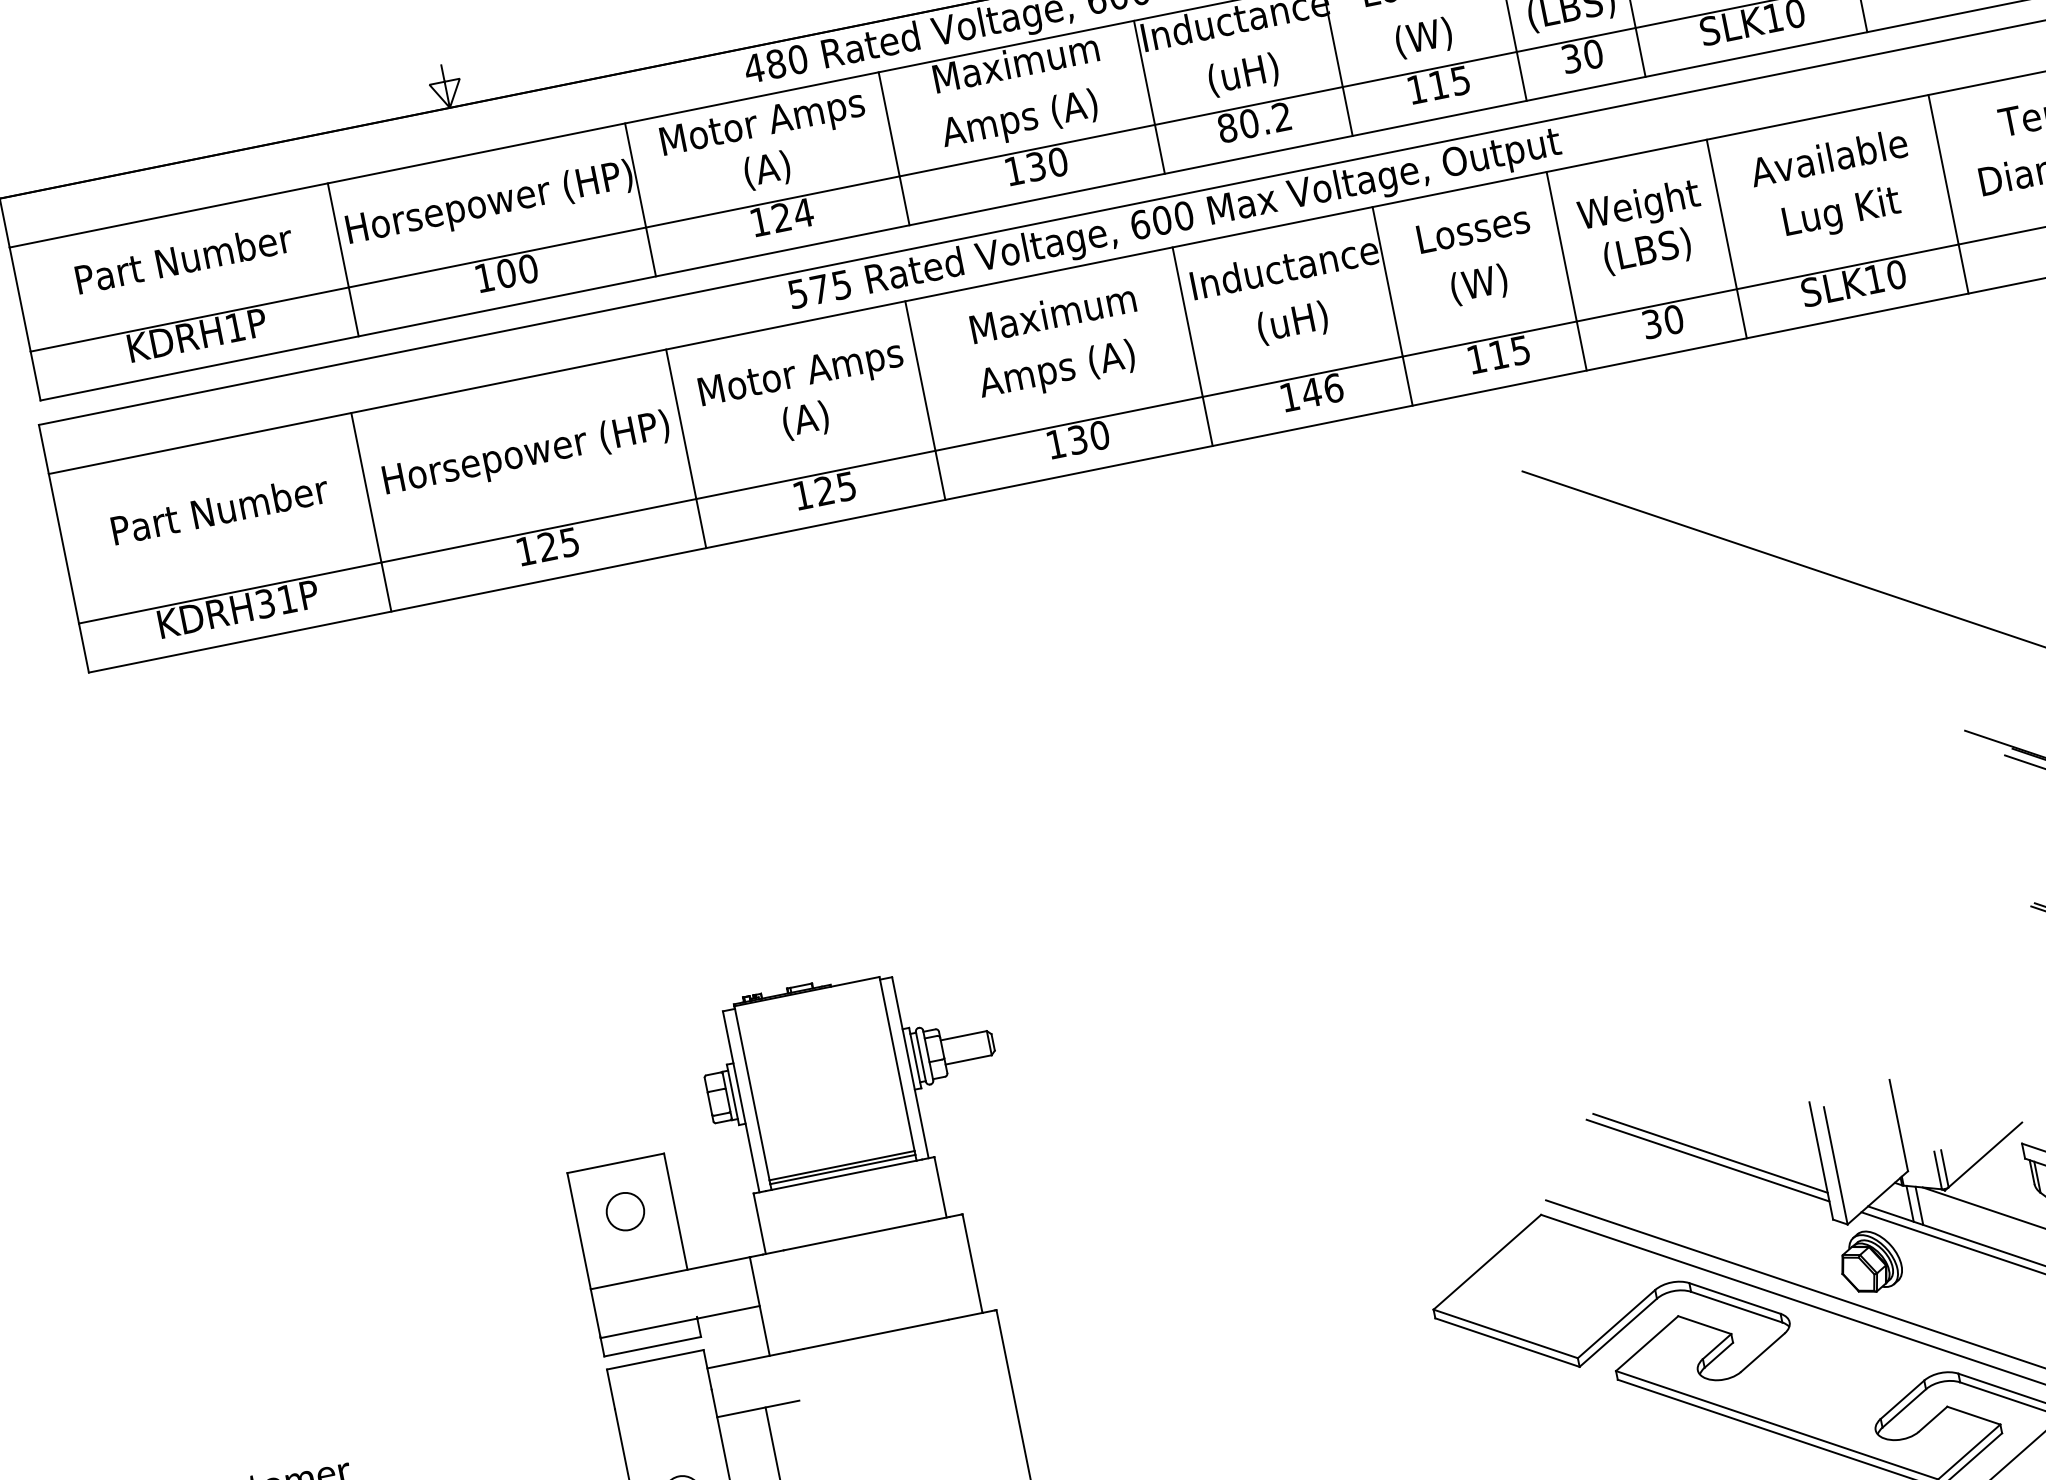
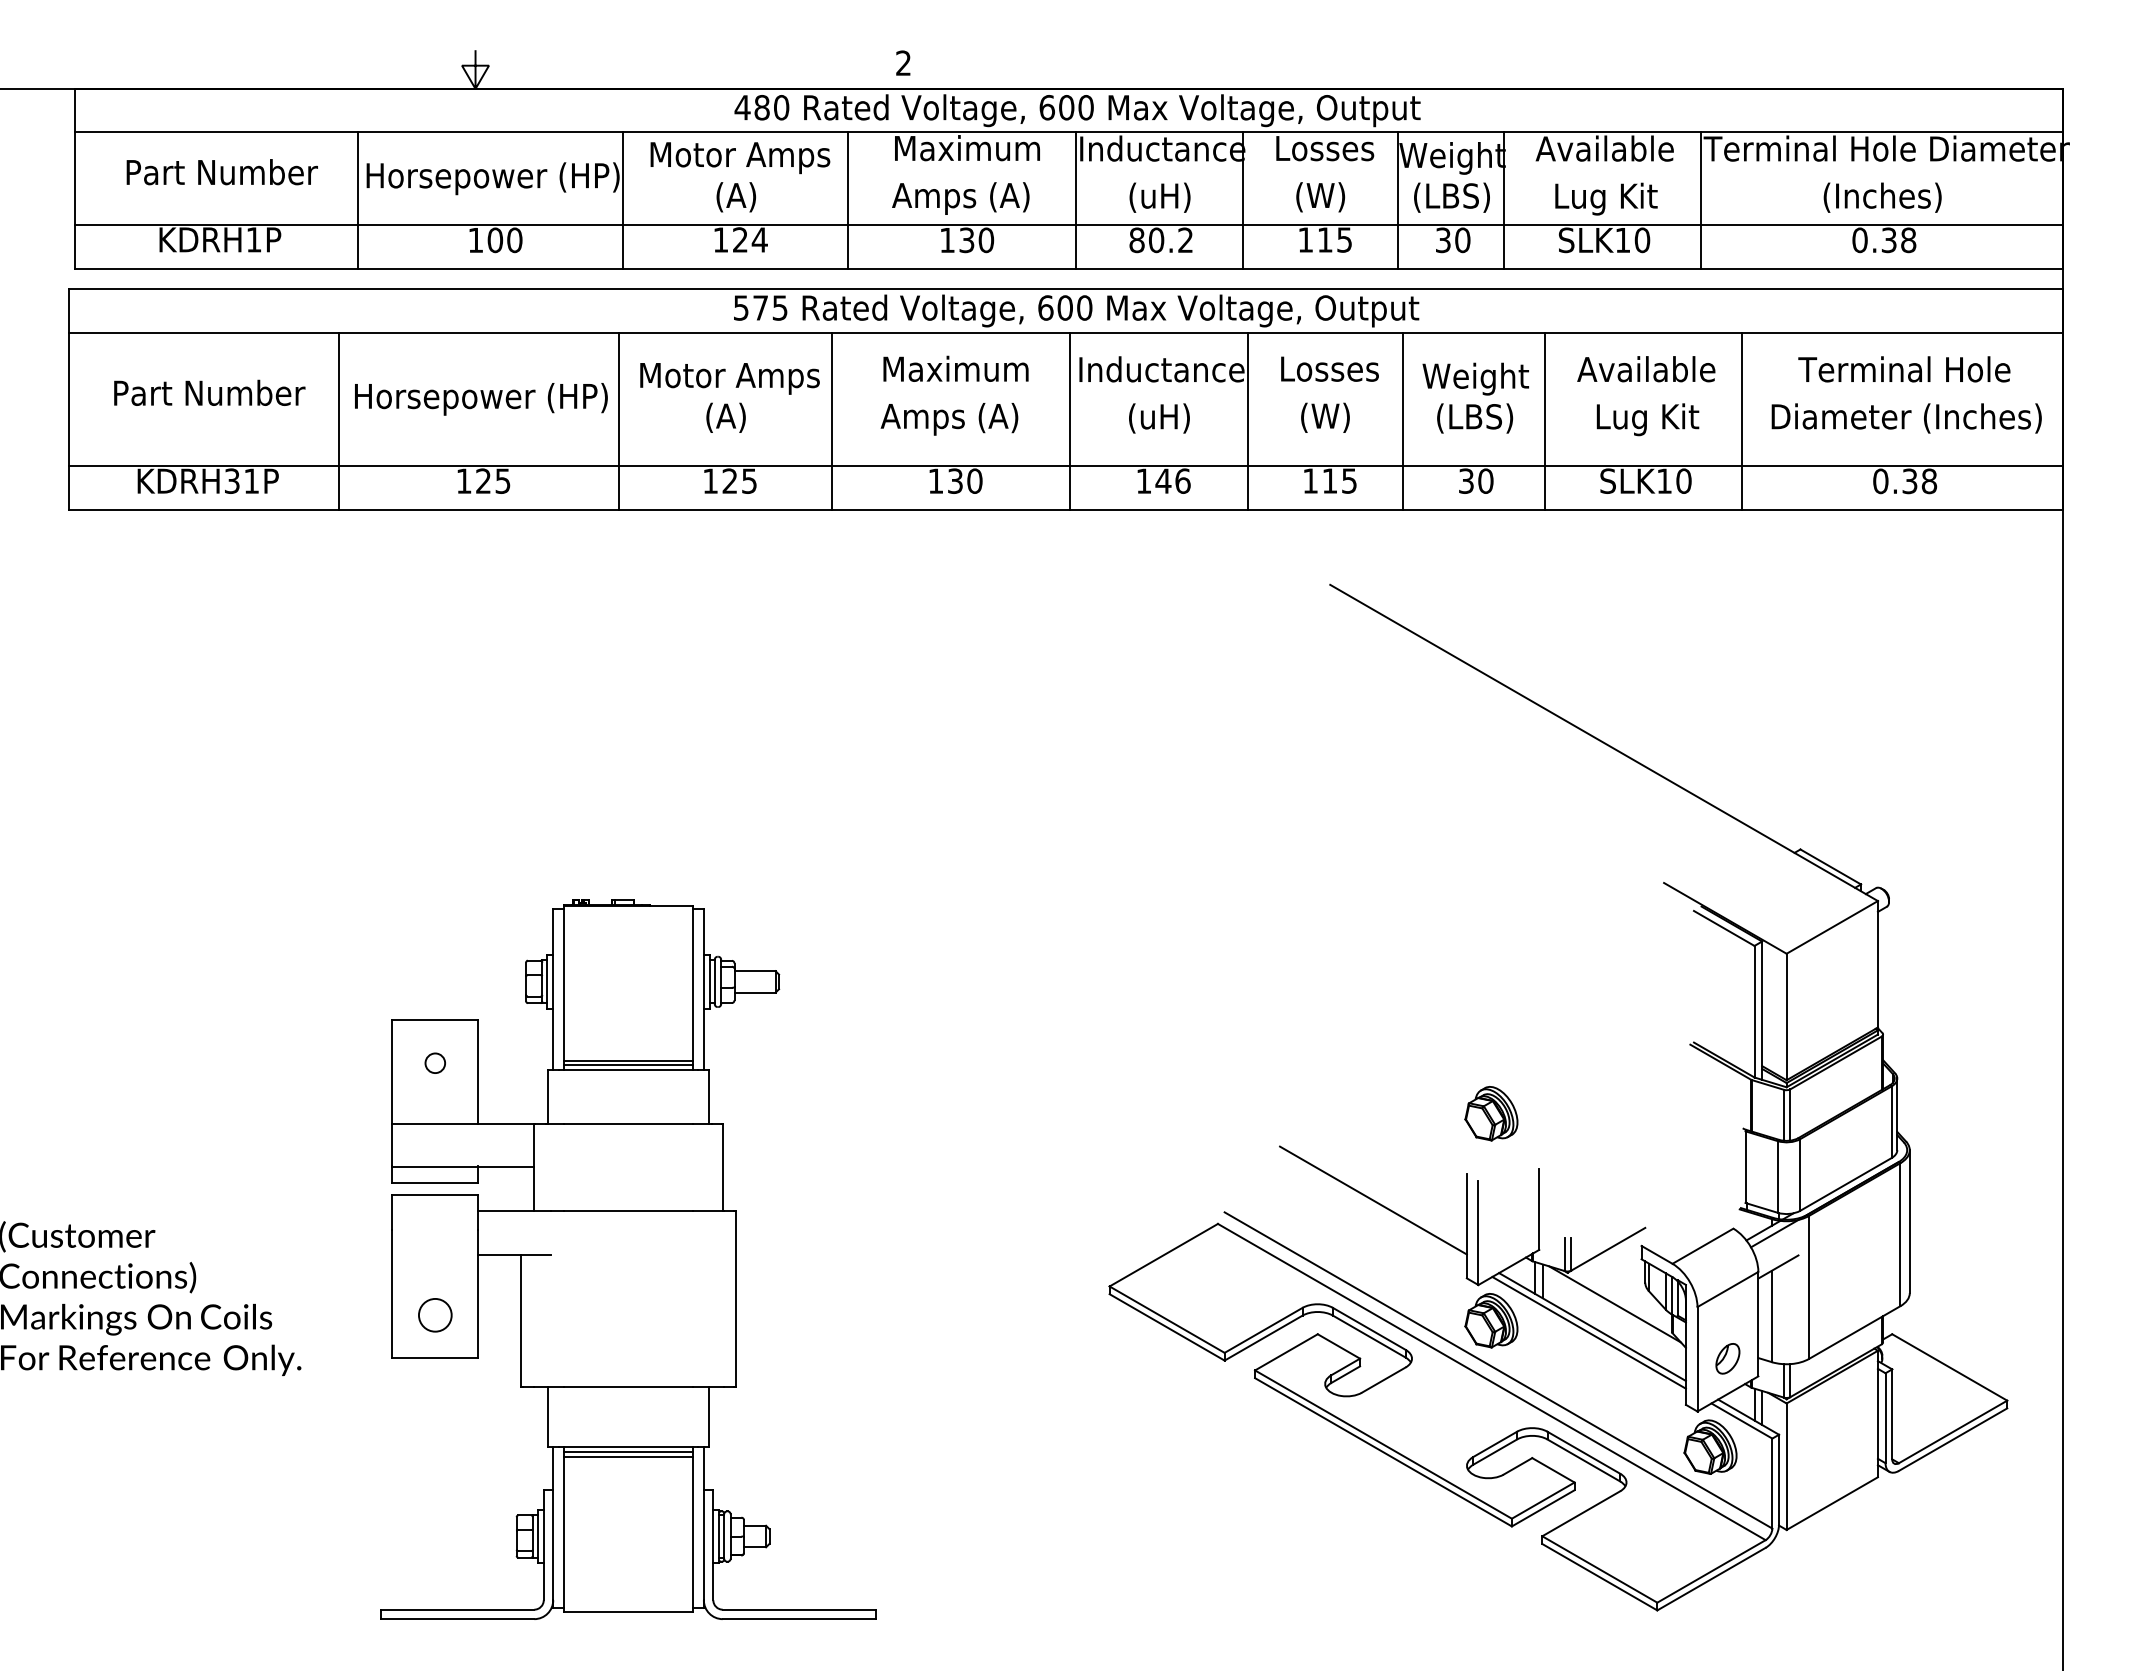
part: (1823, 1028) -> (1491, 1113), added
line: (1707, 1160) -> (1369, 1206), removed
circle: (624, 1210) -> (434, 1062), size x0.6

